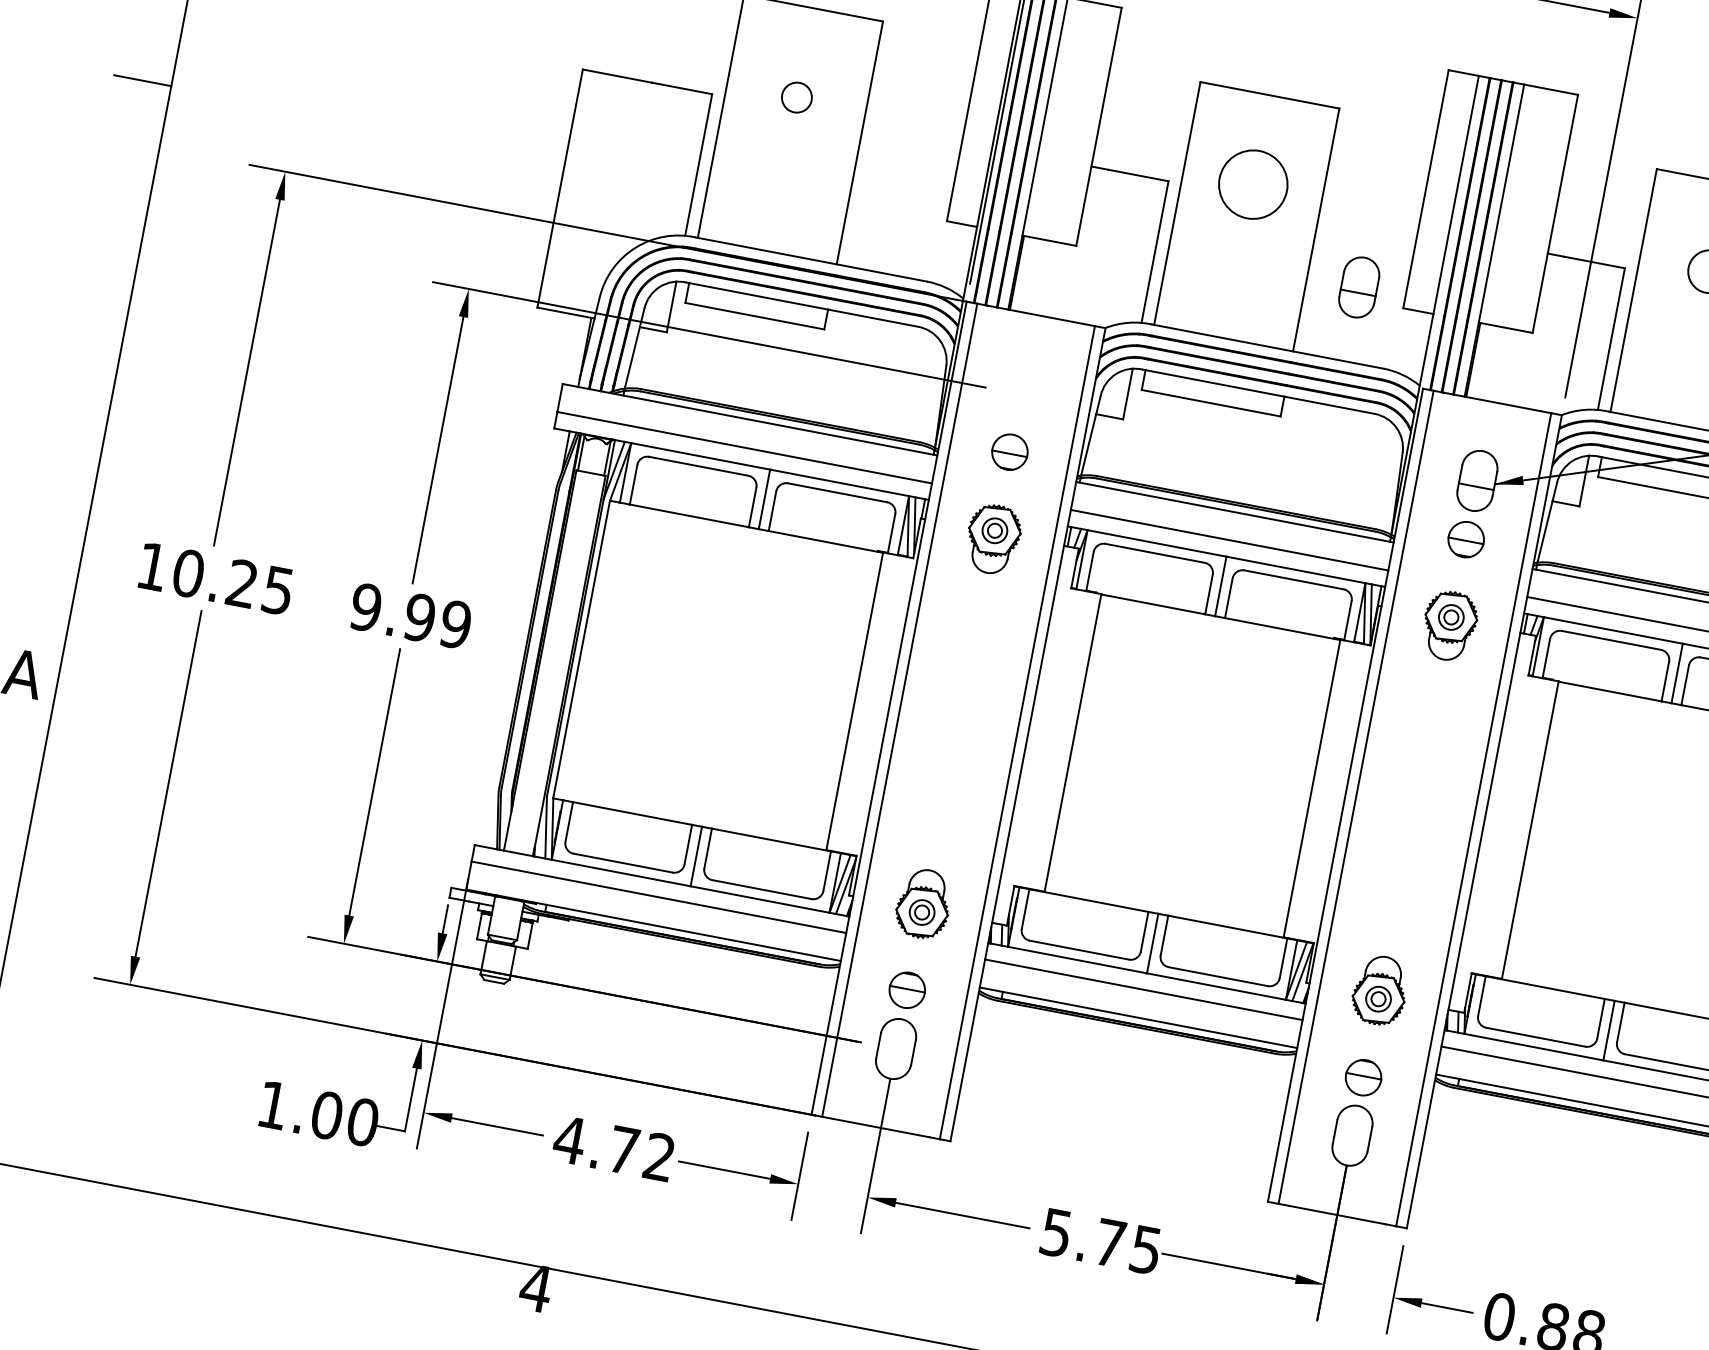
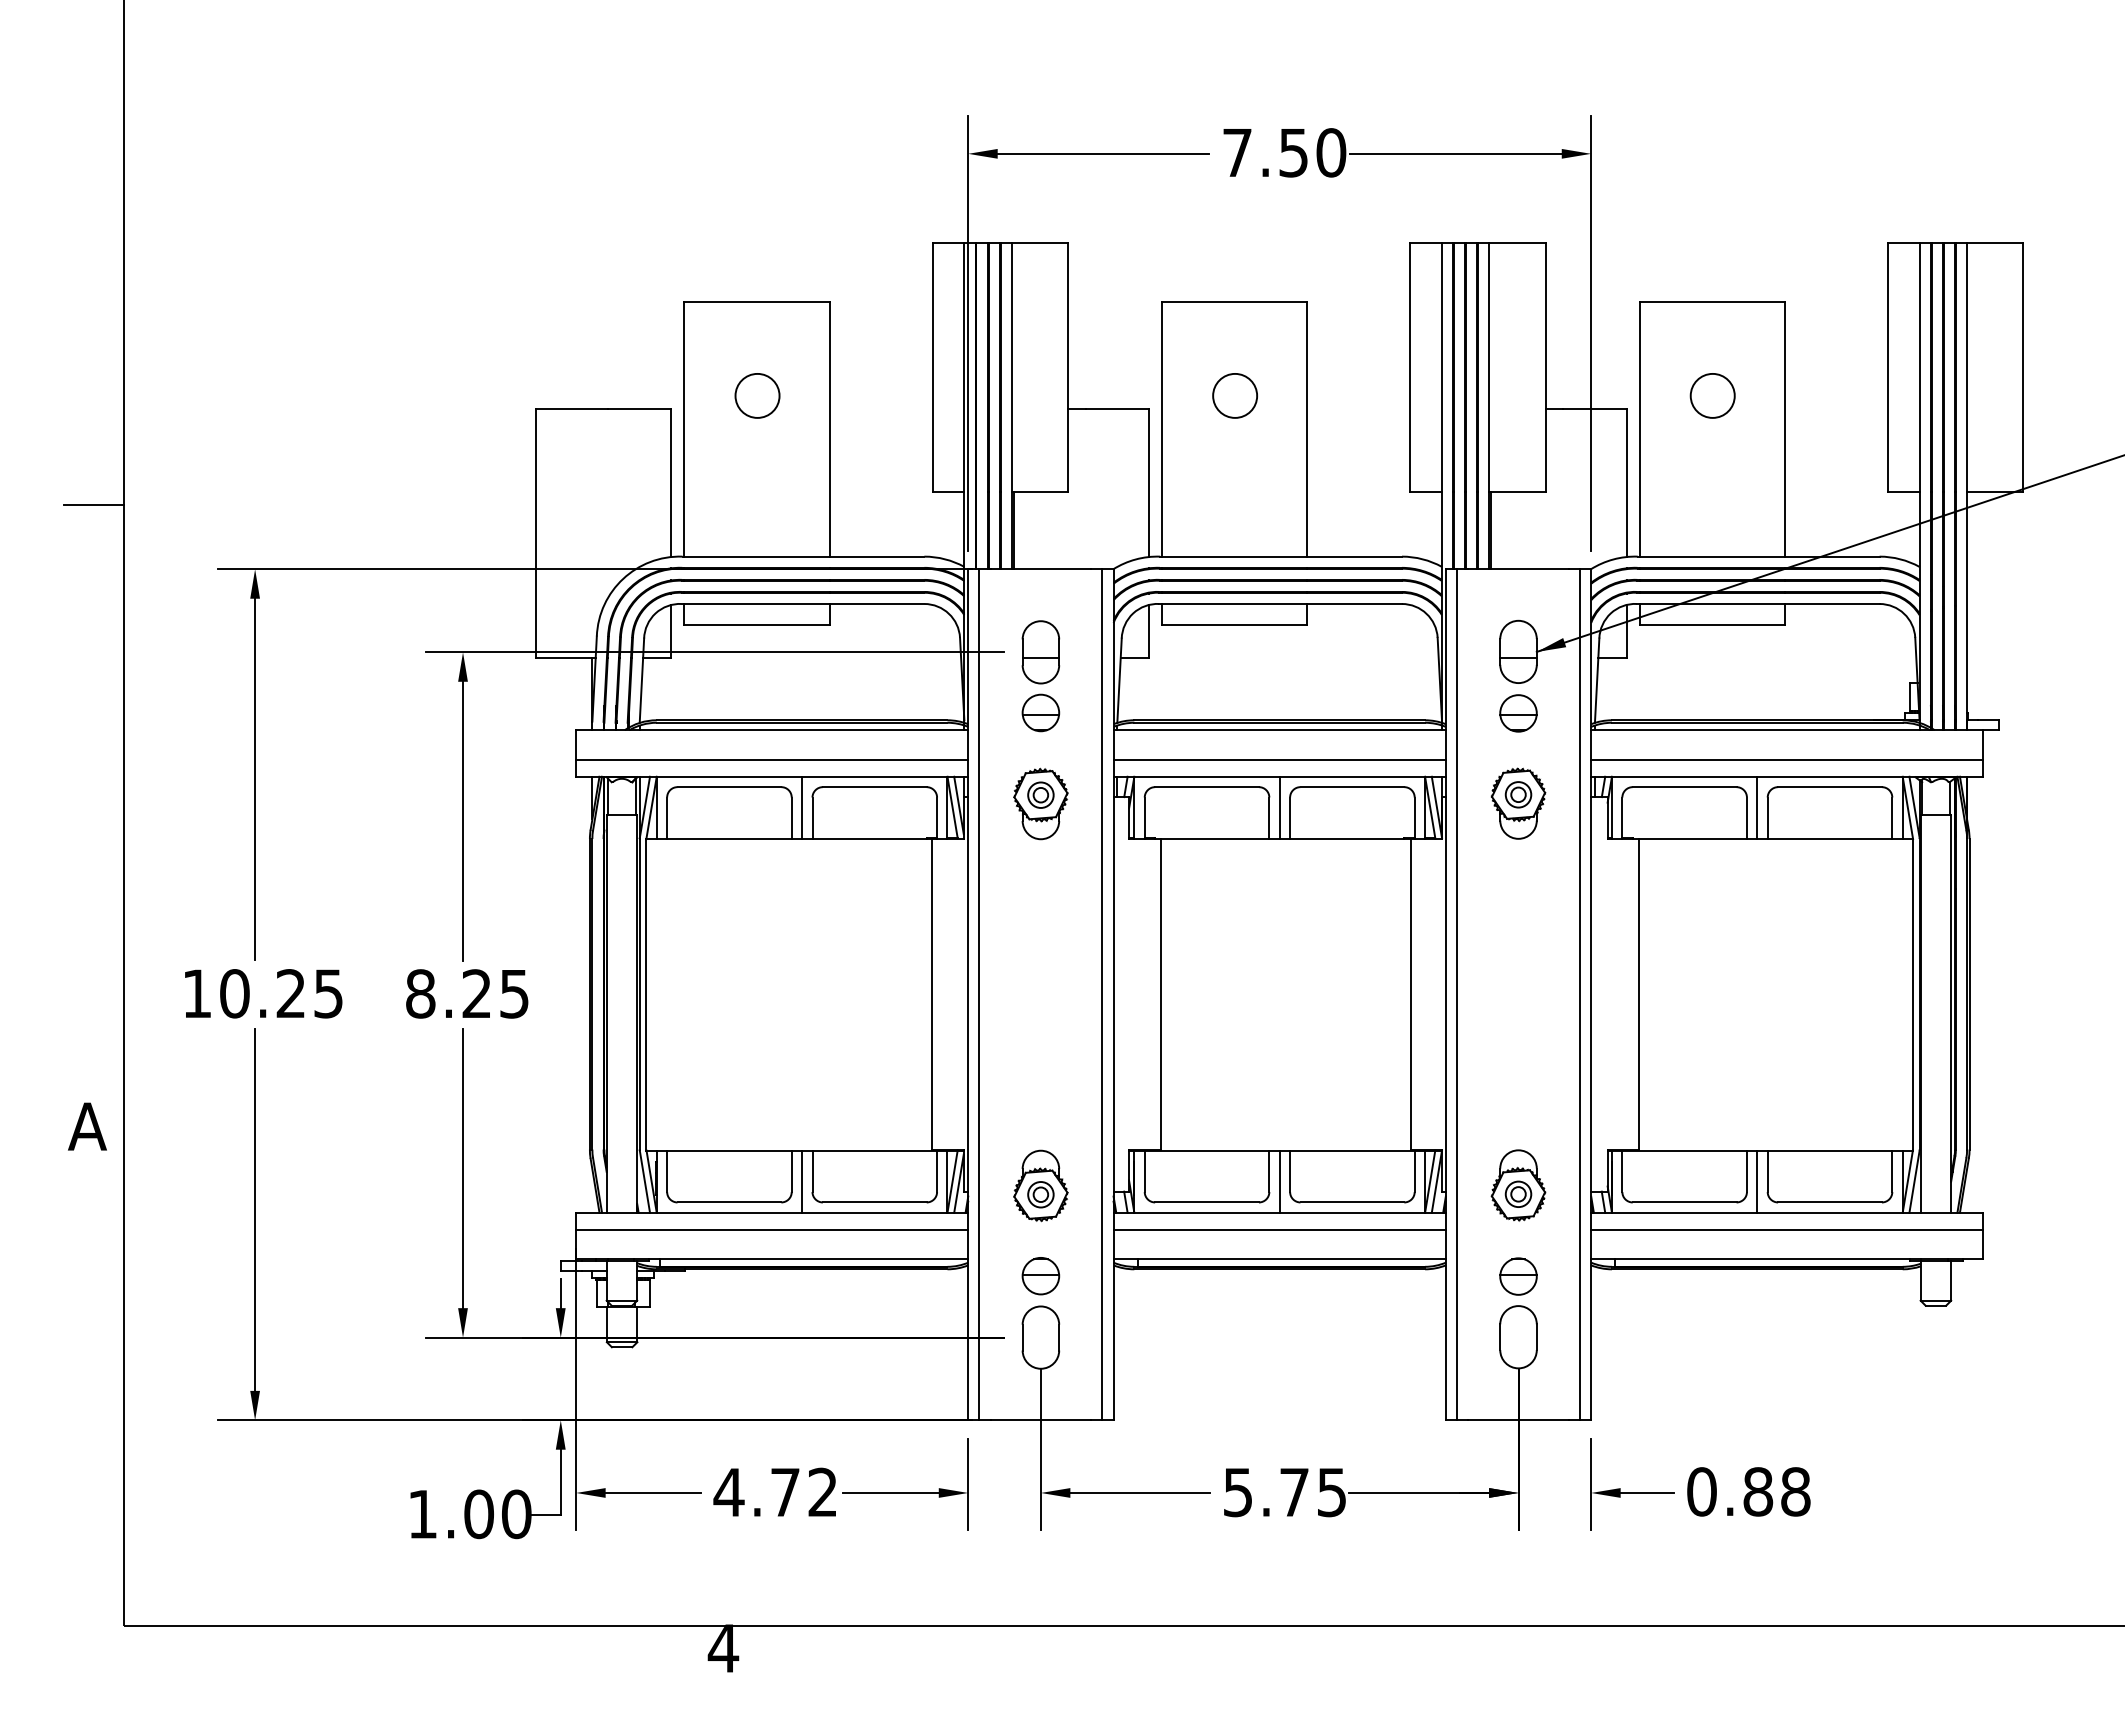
circle: (797, 97) -> (757, 395), size x1.43
circle: (1253, 184) -> (1235, 395), size x0.62
part: (1358, 287) -> (1040, 652), moved
text: (410, 615) -> (467, 993), 9.99 -> 8.25

